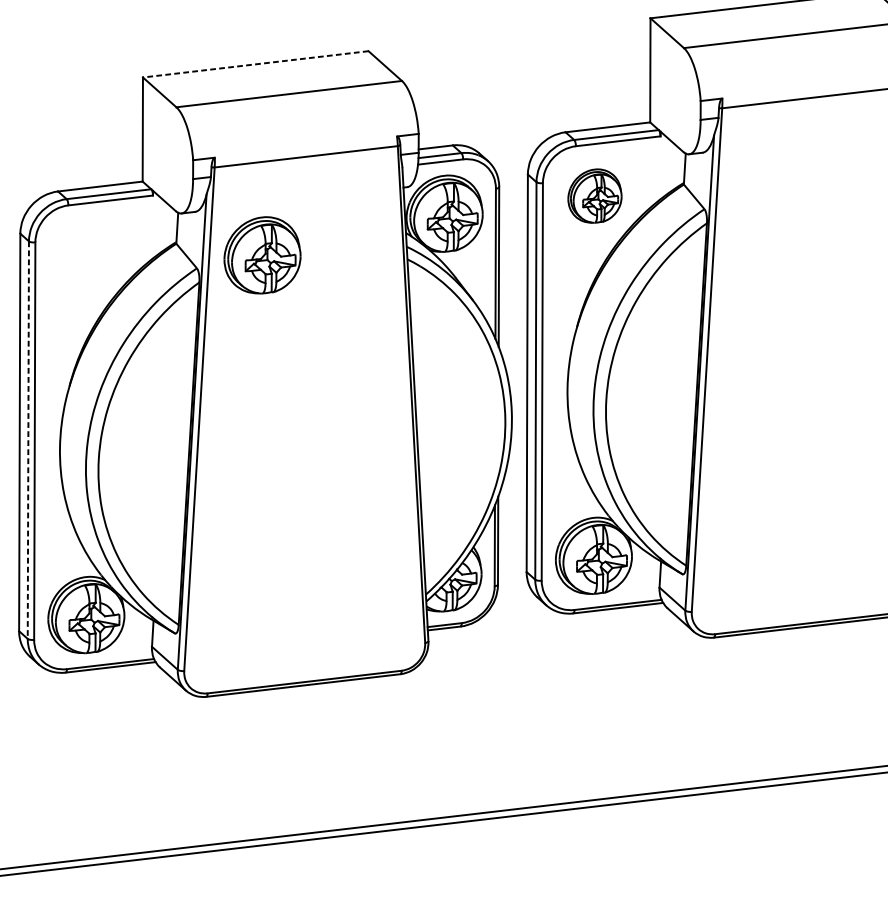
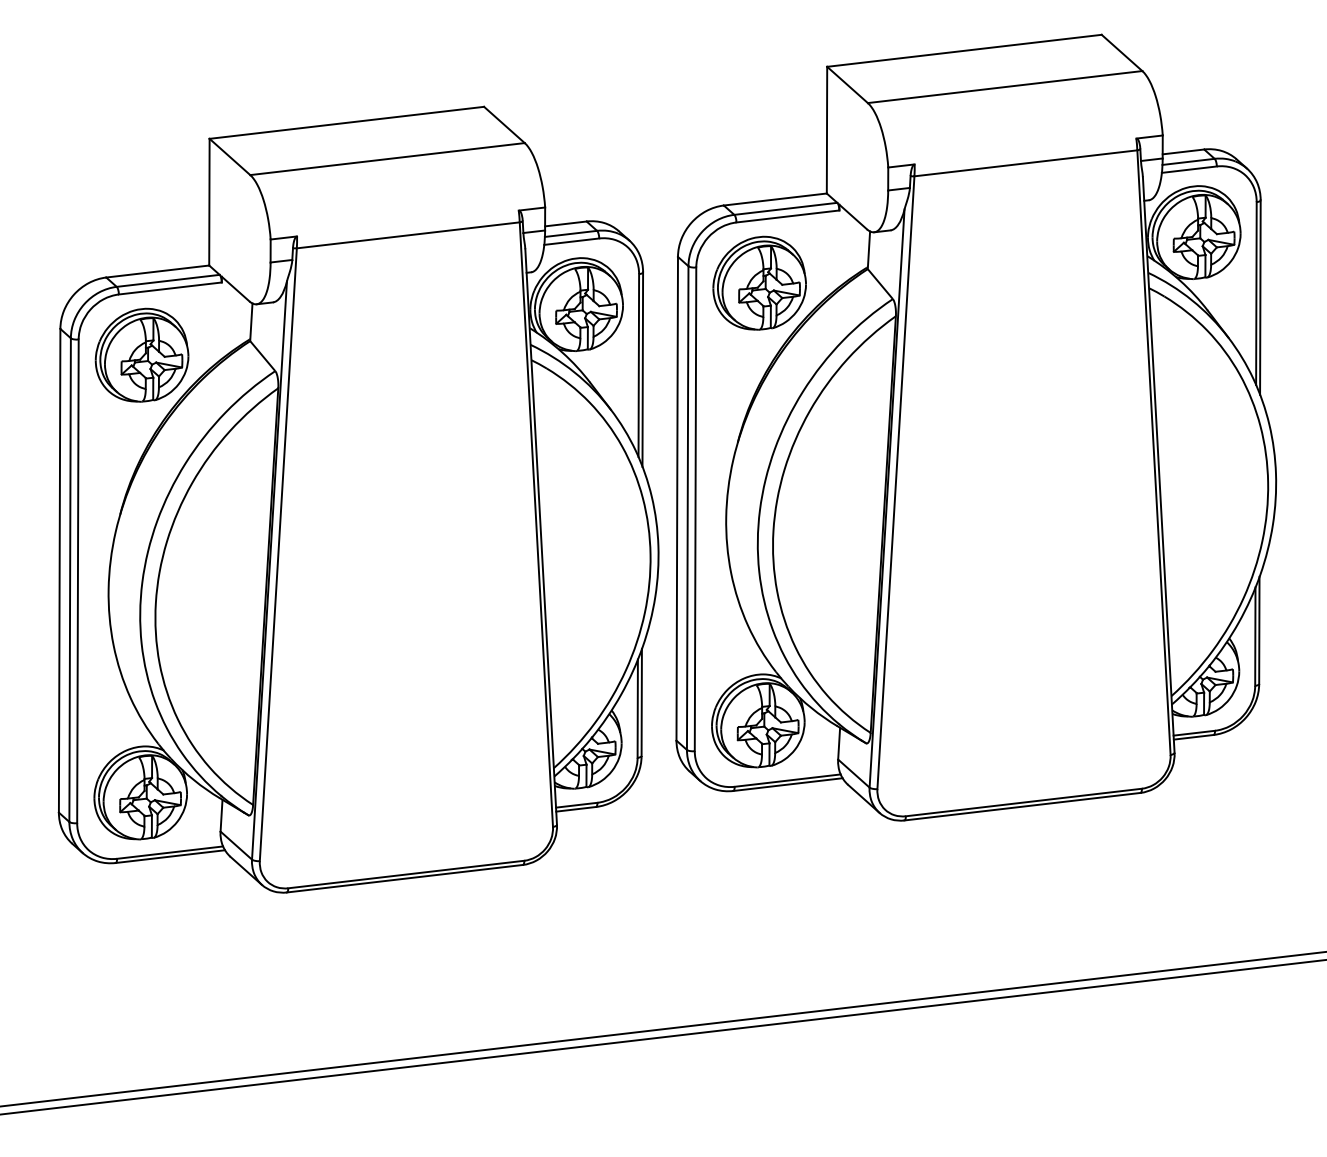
line: (255, 64) -> (346, 122), dashed -> solid
part: (594, 195) -> (759, 282), size x1.43
part: (262, 254) -> (141, 354), moved
line: (28, 440) -> (70, 580), dashed -> solid

